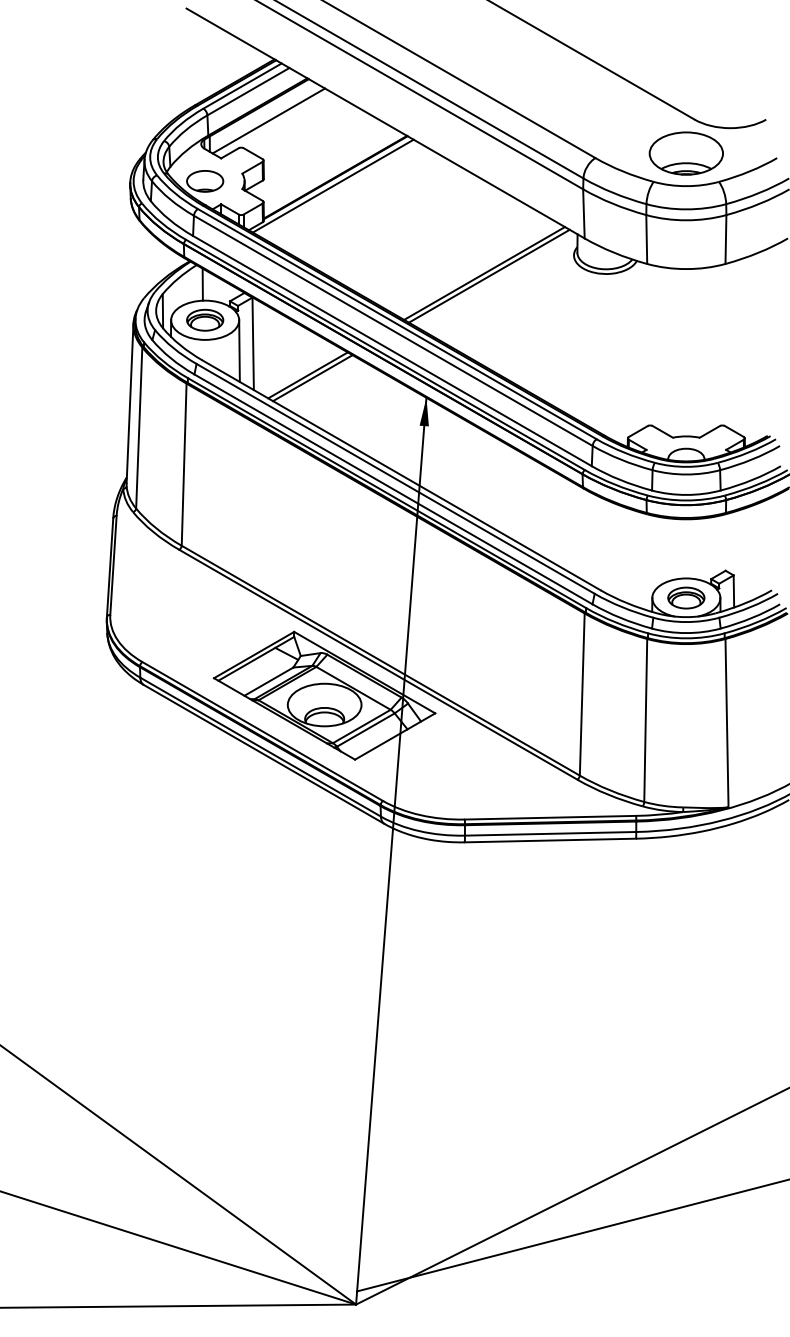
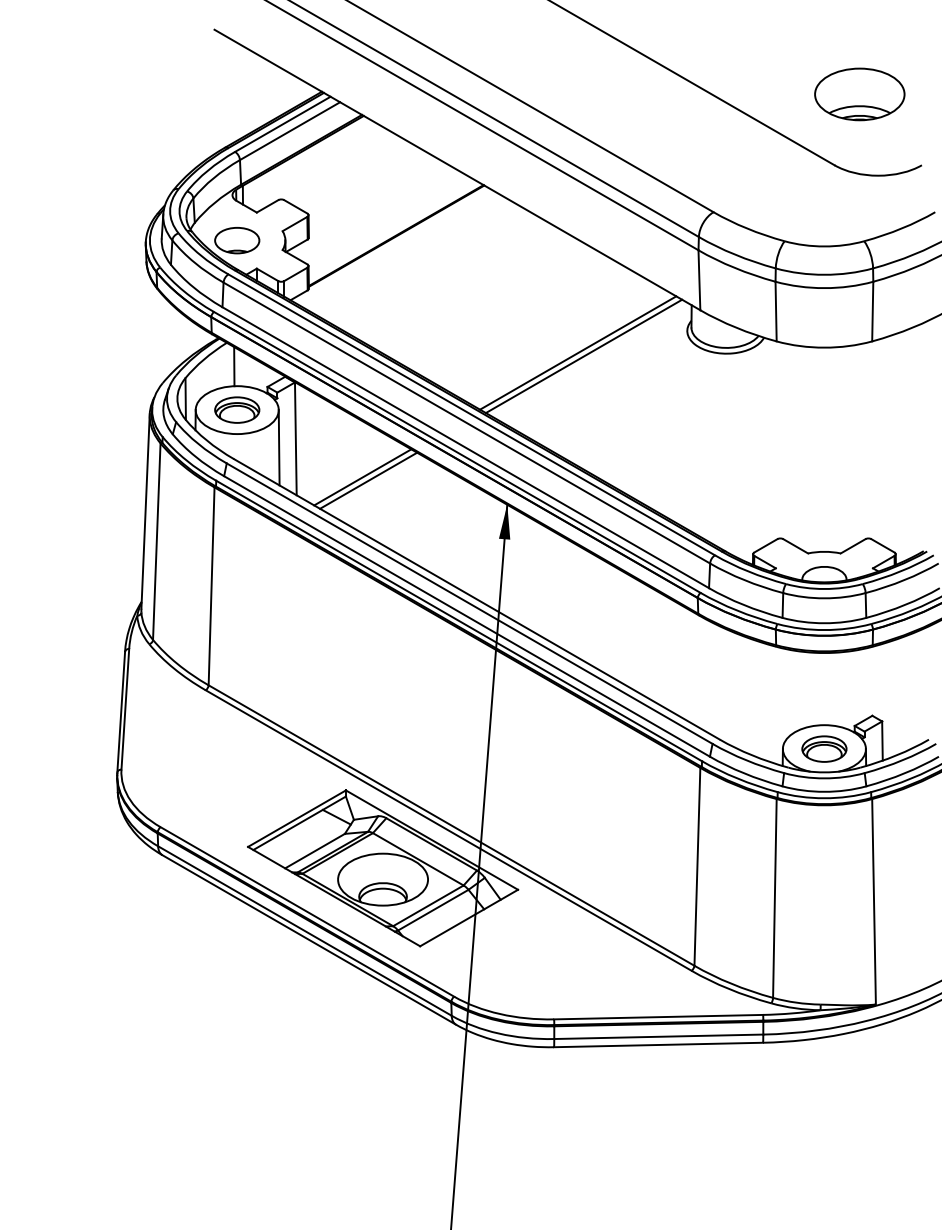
line: (268, 120) -> (314, 166), removed
part: (685, 153) -> (858, 94), moved
line: (332, 185) -> (392, 245), removed

